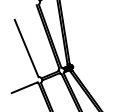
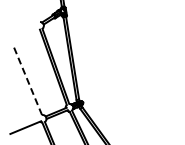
line: (26, 48) -> (27, 81), solid -> dashed

